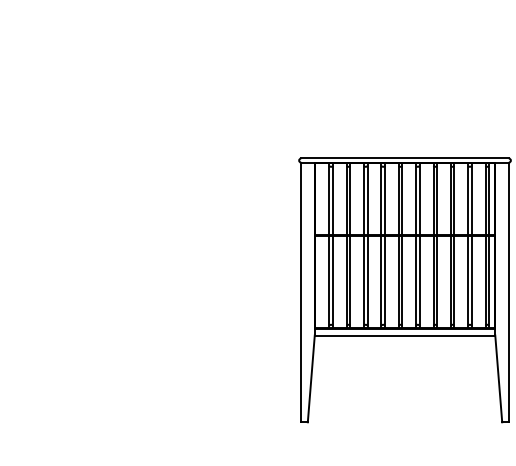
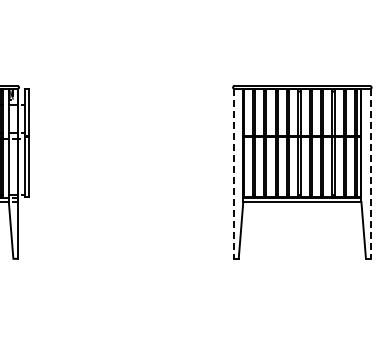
line: (301, 291) -> (234, 173), solid -> dashed
line: (509, 291) -> (370, 173), solid -> dashed

